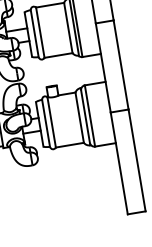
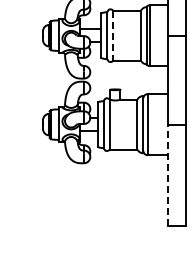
line: (40, 33) -> (113, 36), solid -> dashed
line: (119, 163) -> (168, 175), solid -> dashed

